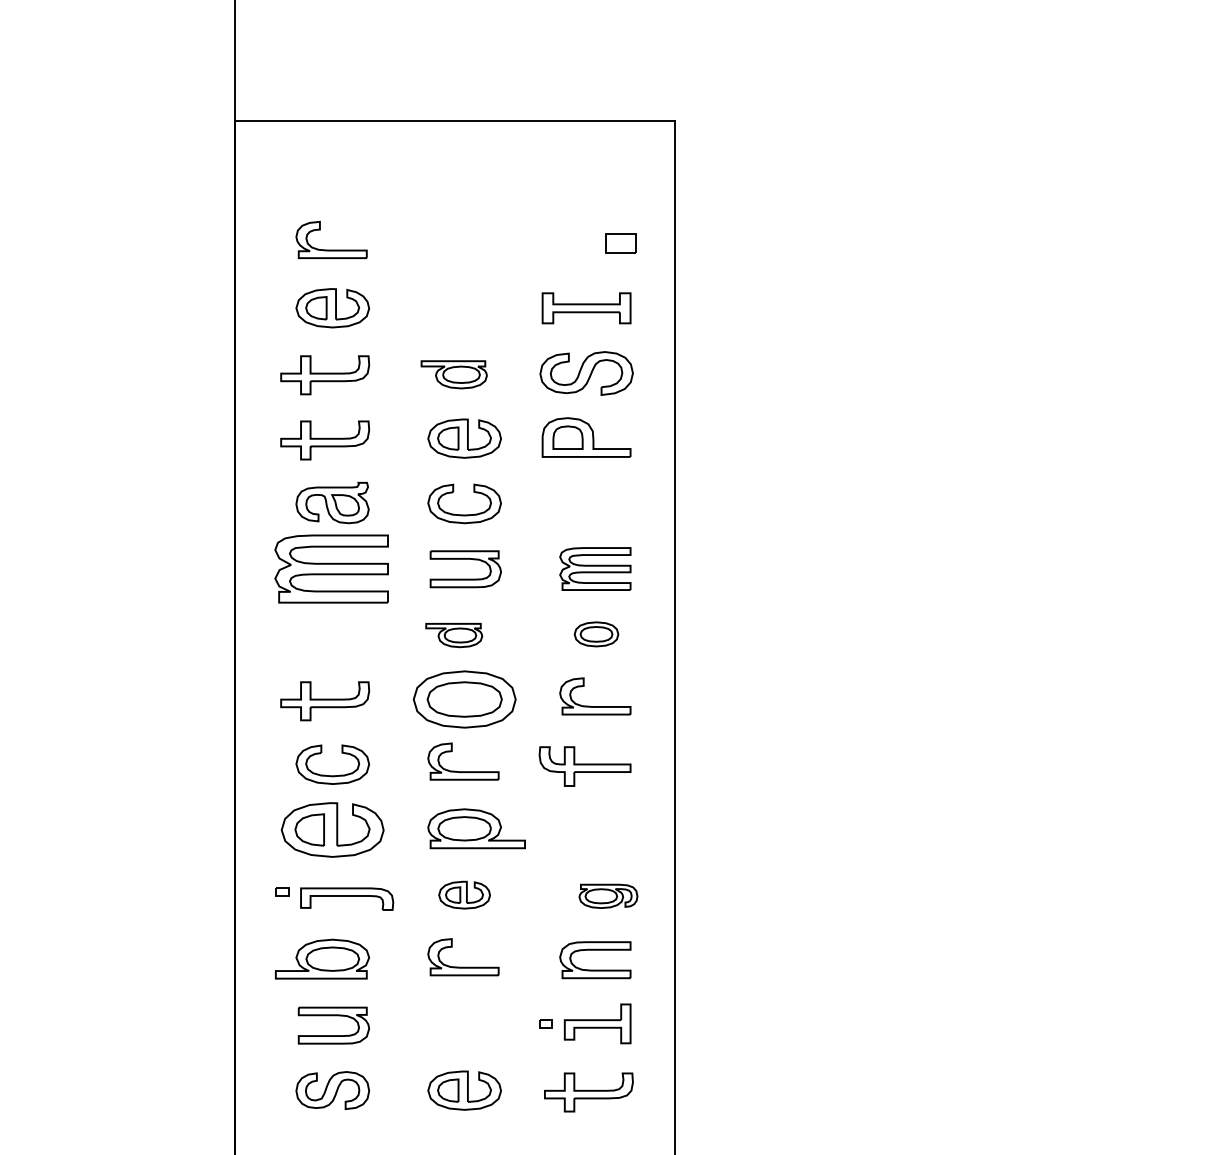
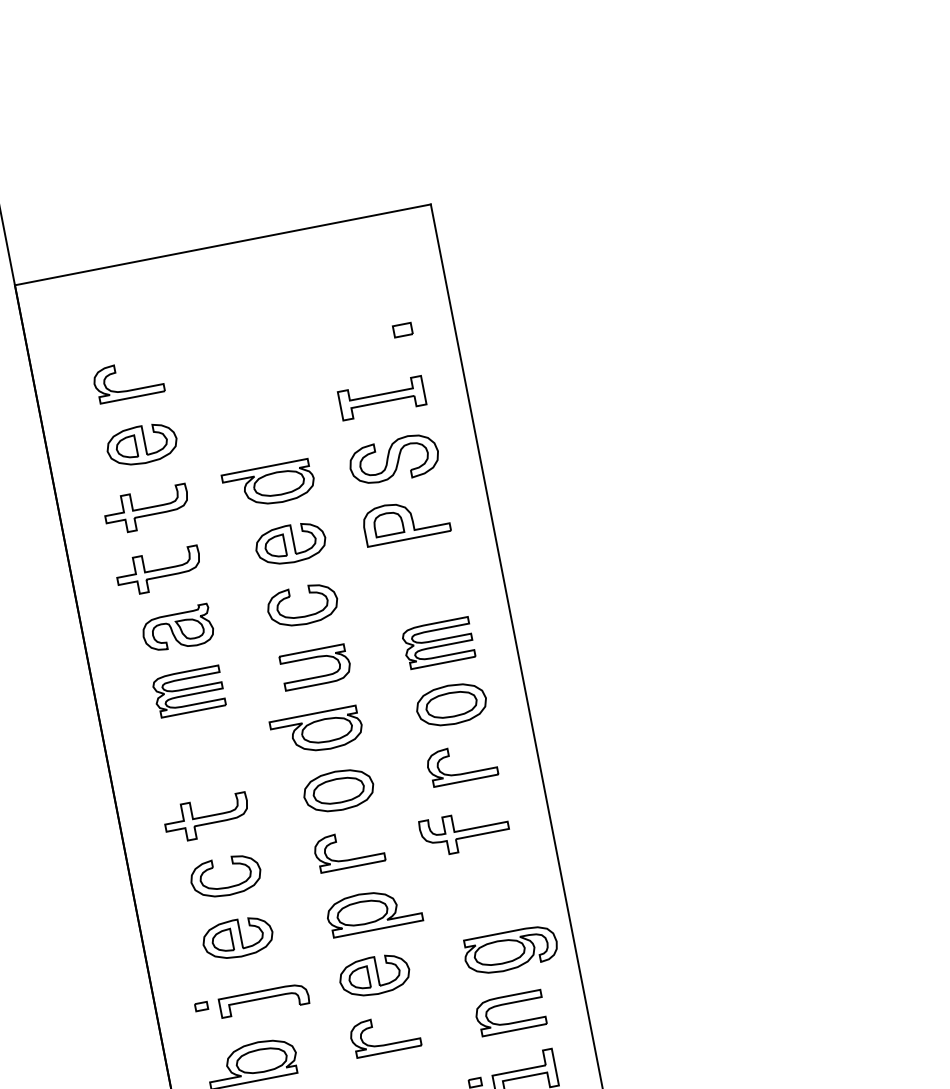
part: (621, 242) -> (403, 329), size x0.62
part: (453, 374) -> (268, 485), size x1.43
part: (331, 568) -> (188, 691), size x0.62
part: (596, 634) -> (451, 705), size x1.67
part: (453, 635) -> (316, 732), size x1.67
part: (464, 699) -> (338, 790), size x0.71
part: (332, 829) -> (237, 938), size x0.71
part: (464, 895) -> (374, 976), size x1.43
part: (608, 896) -> (511, 950), size x1.67

